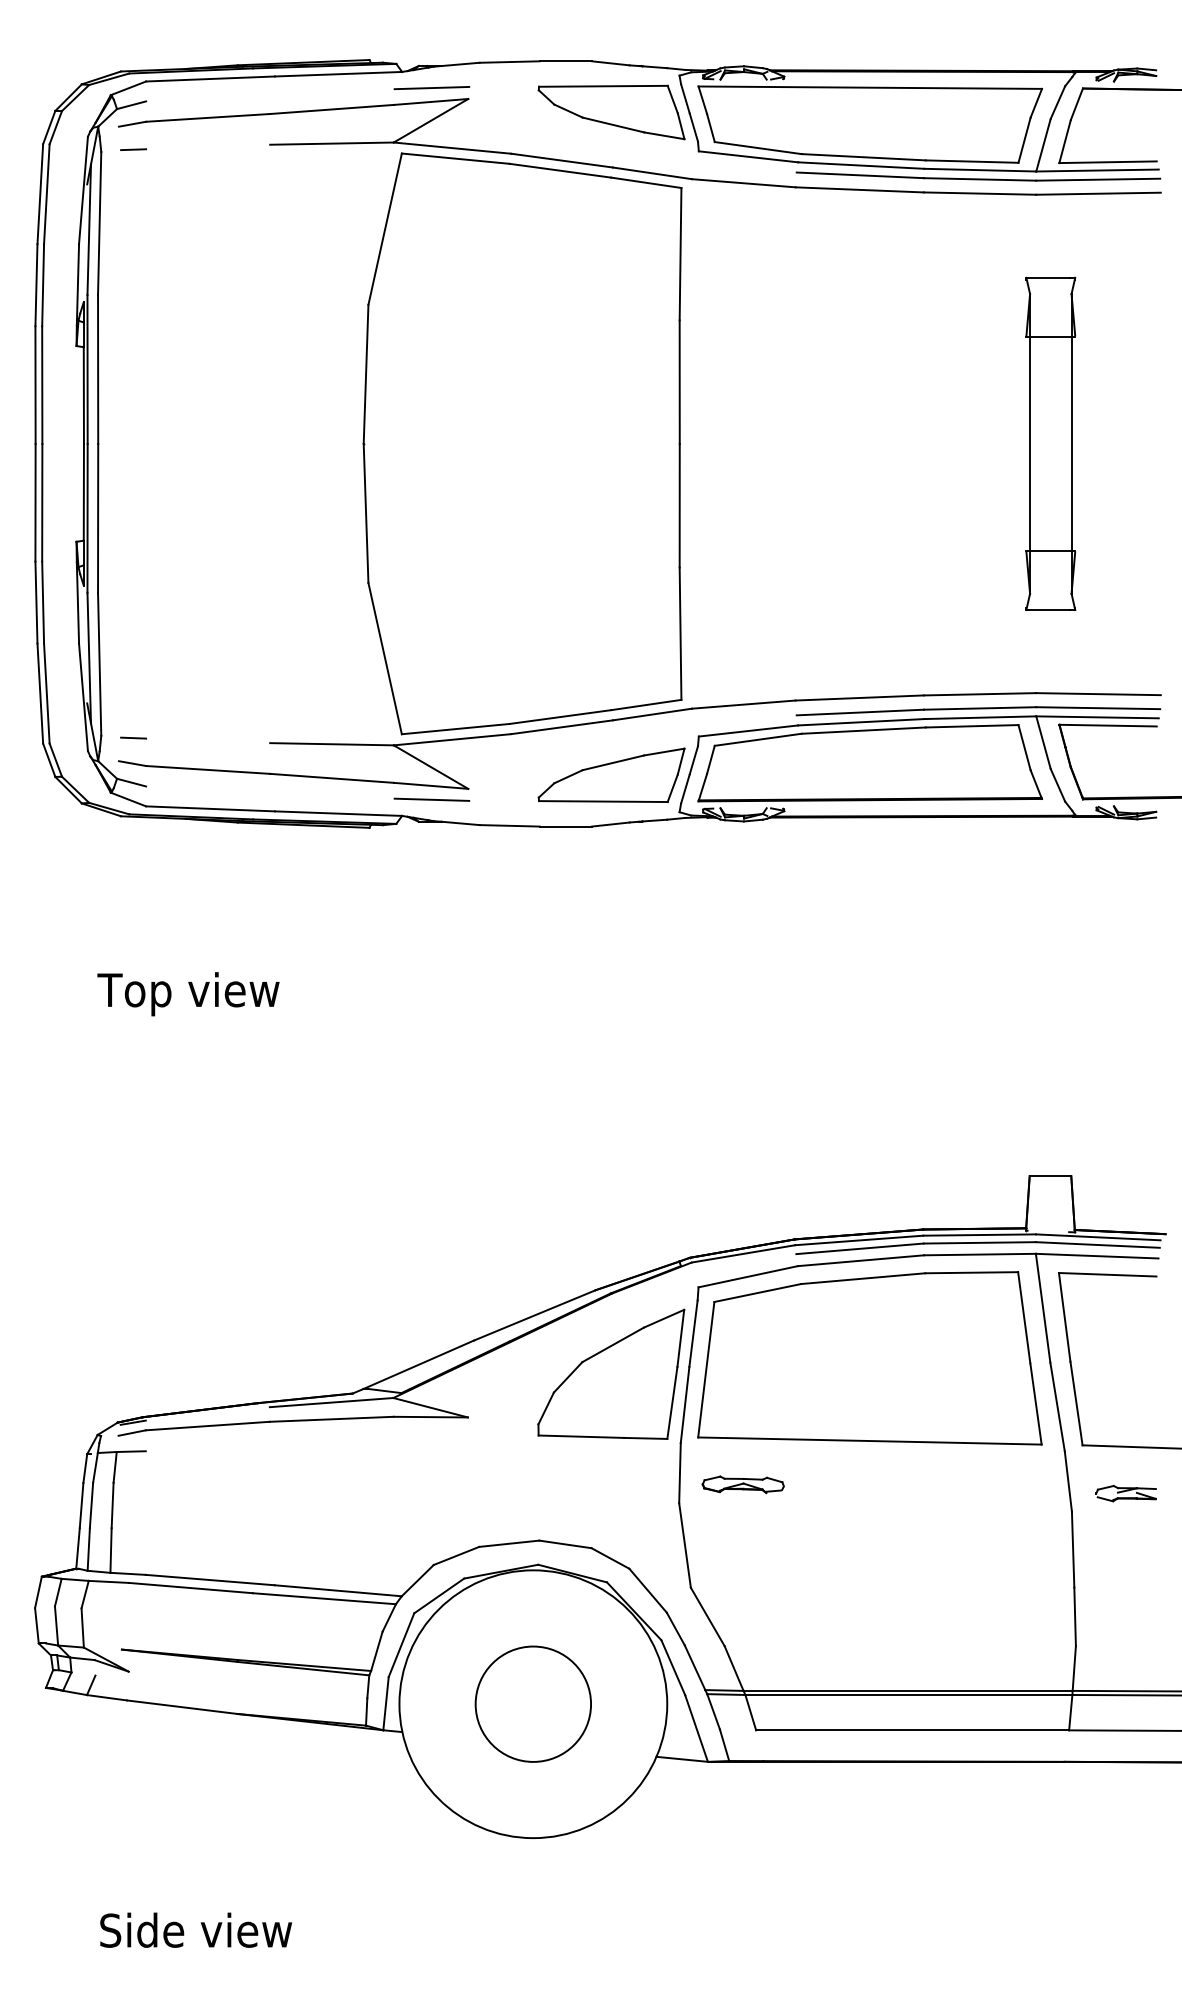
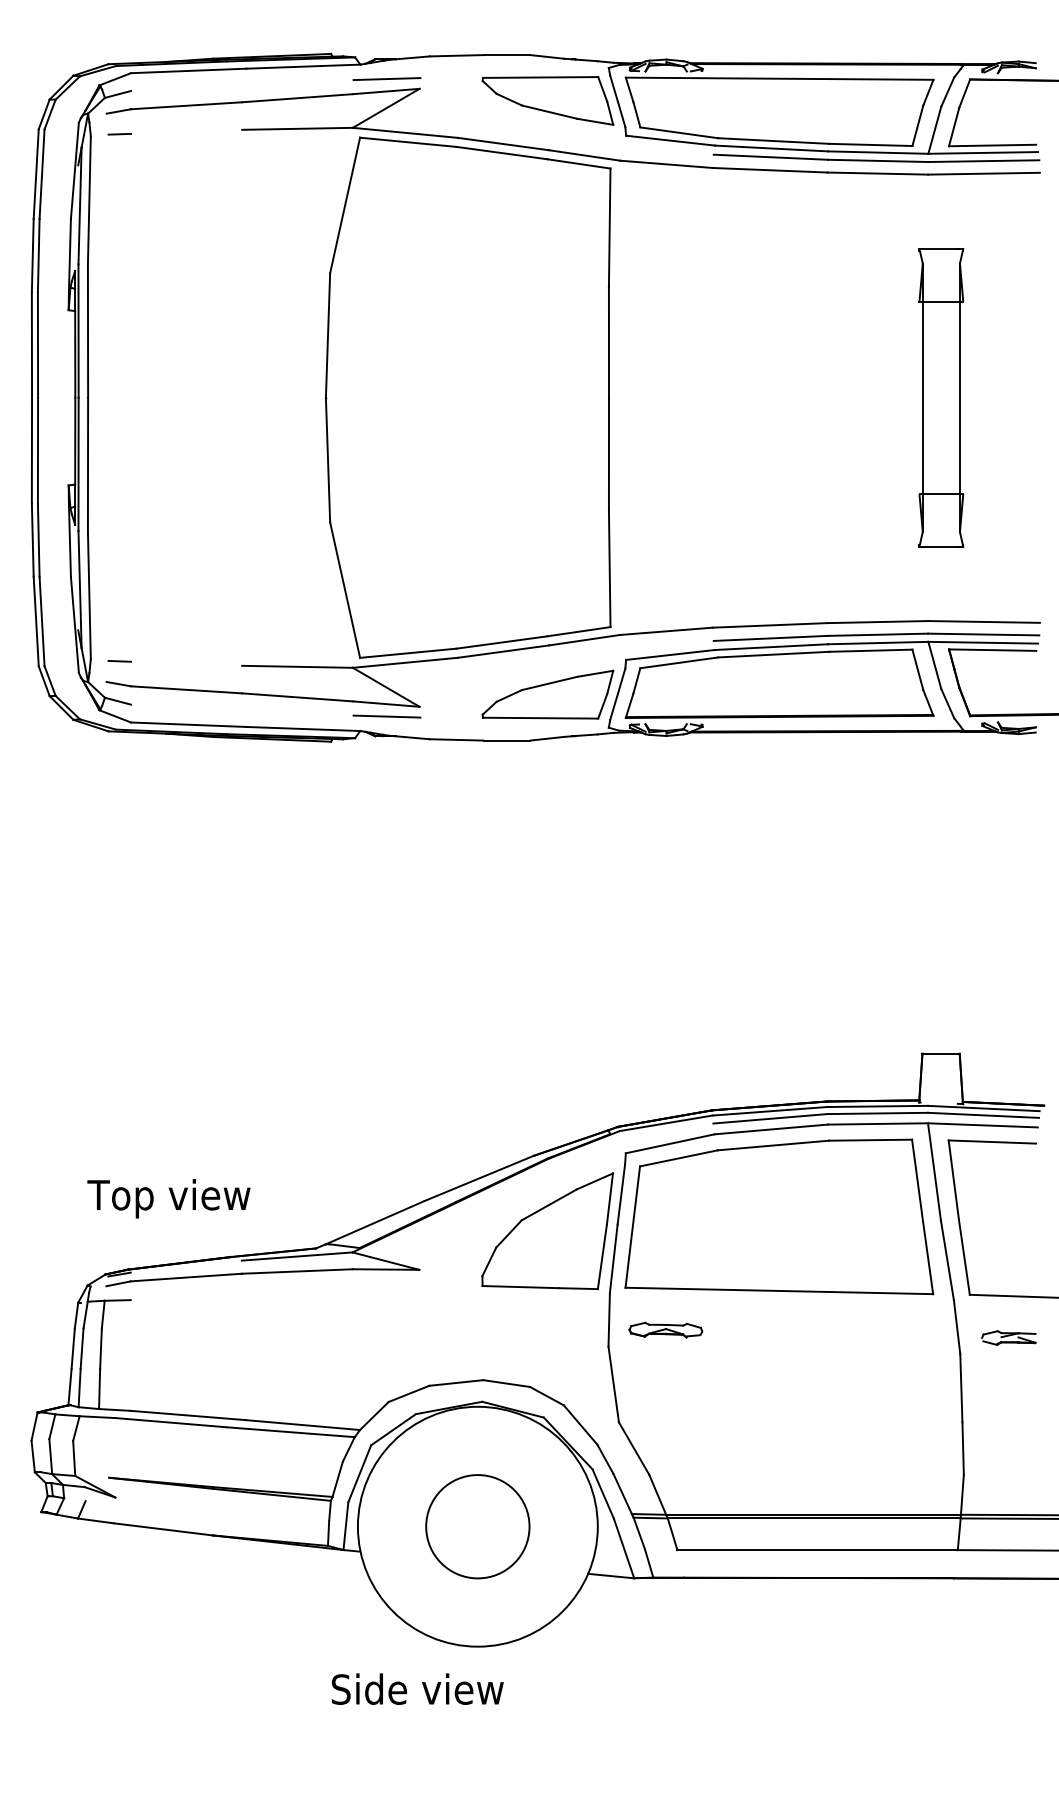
text: (187, 993) -> (168, 1198), moved
text: (195, 1929) -> (417, 1688), moved

